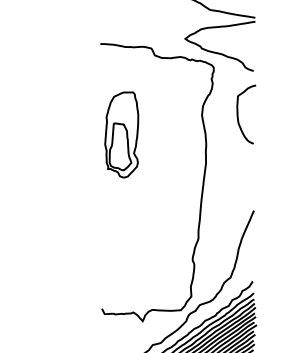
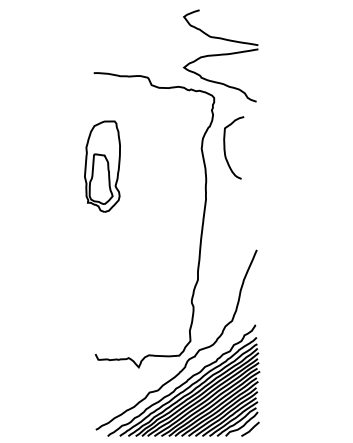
curve: (238, 114) -> (225, 147), moved
part: (121, 134) -> (102, 166), moved

